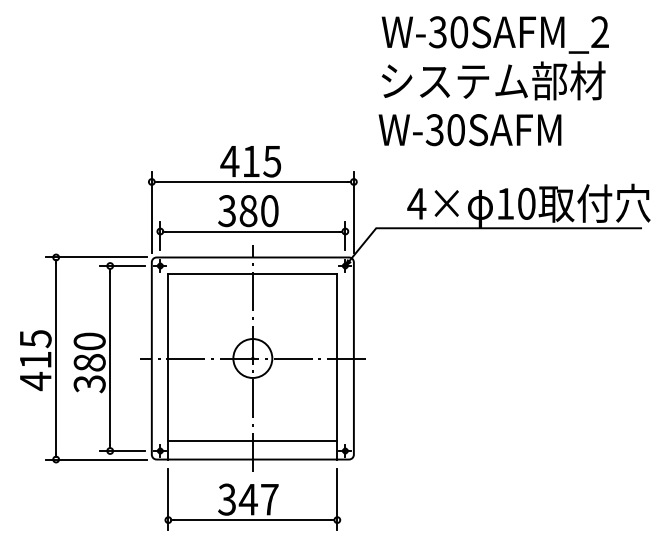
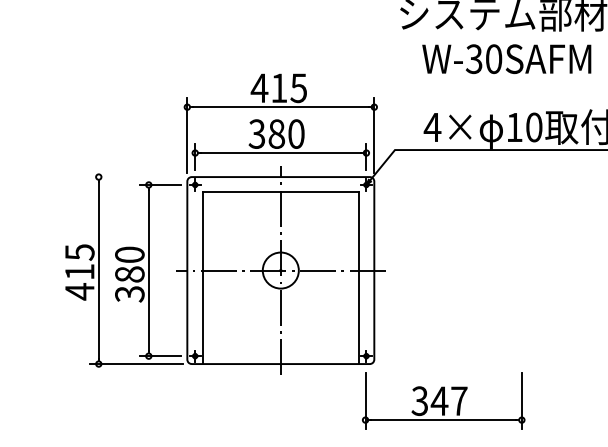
text: (469, 130) -> (506, 59), moved
line: (96, 257) -> (136, 177), removed
line: (252, 441) -> (280, 347), removed
part: (252, 499) -> (443, 401), moved

